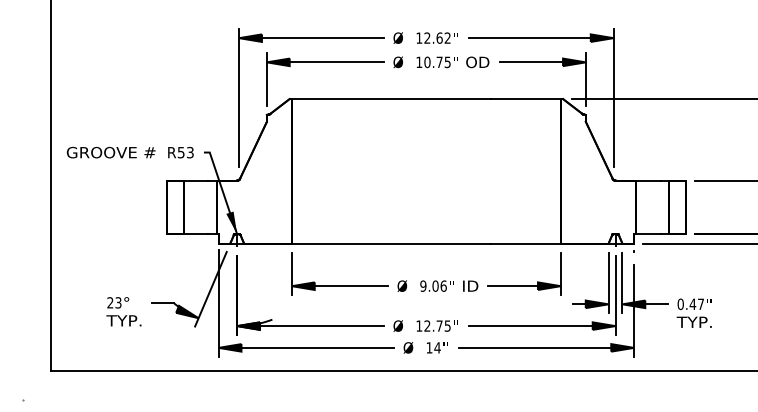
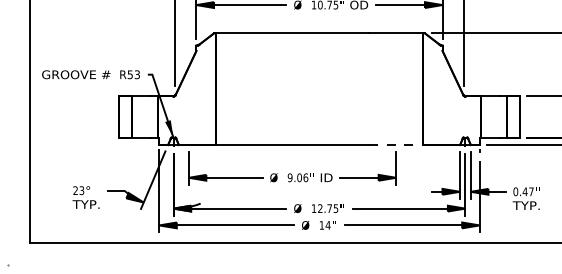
line: (525, 243) -> (395, 144), solid -> dashed
part: (424, 280) -> (291, 173), moved

